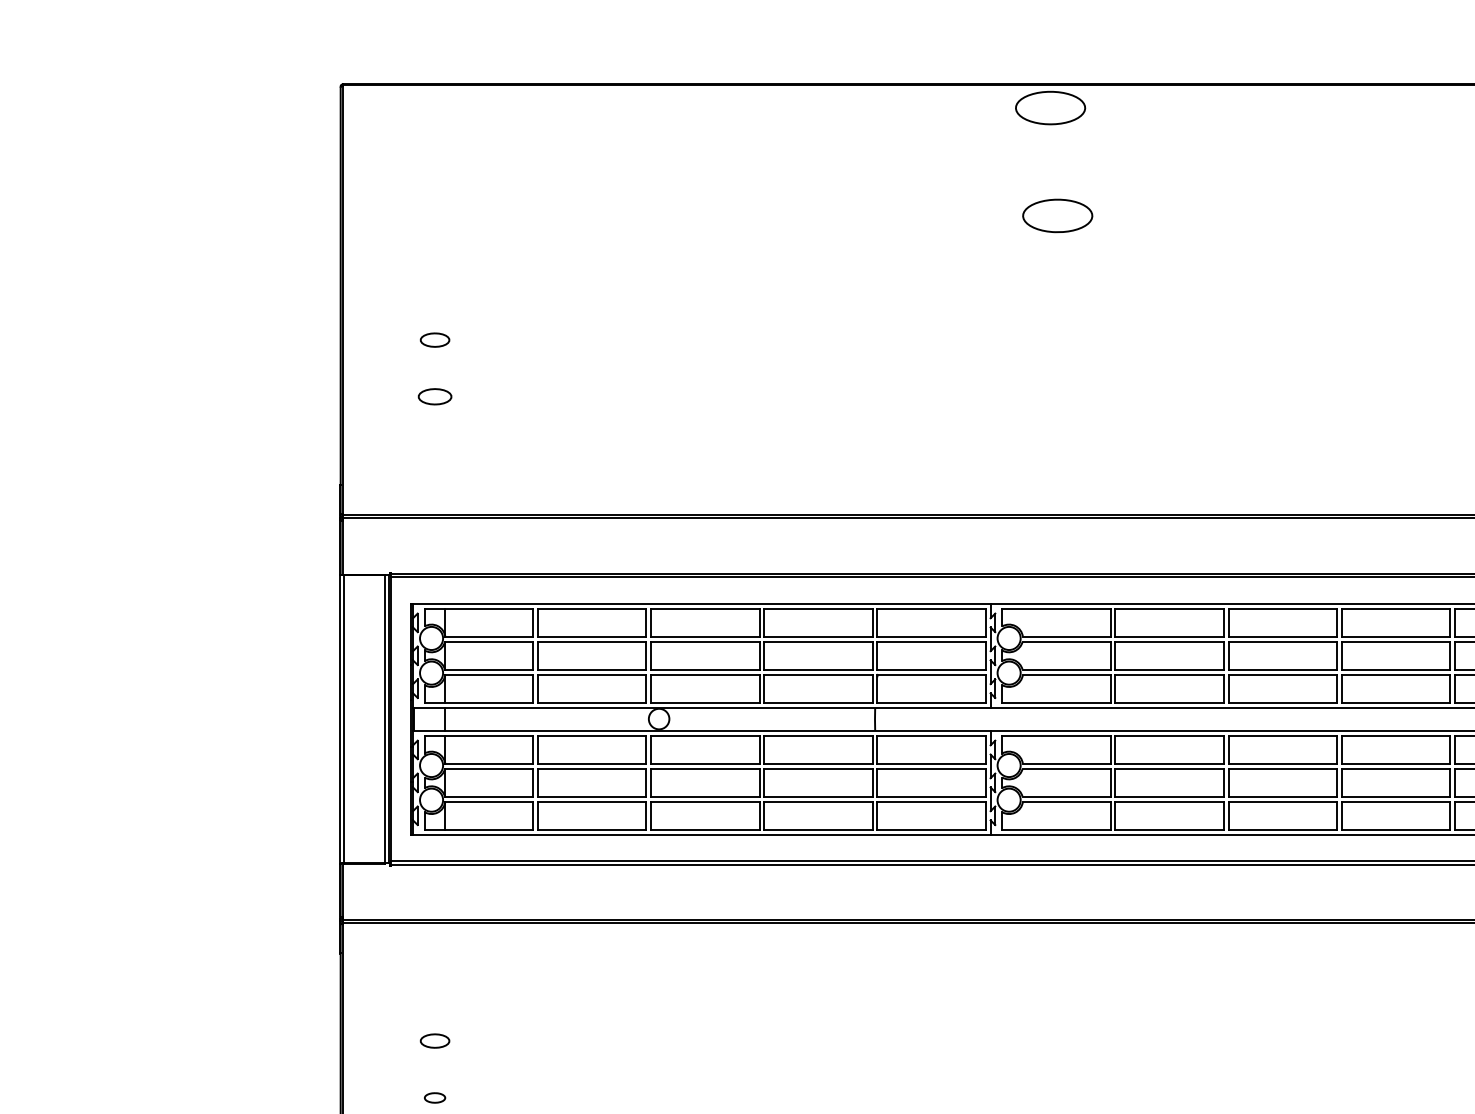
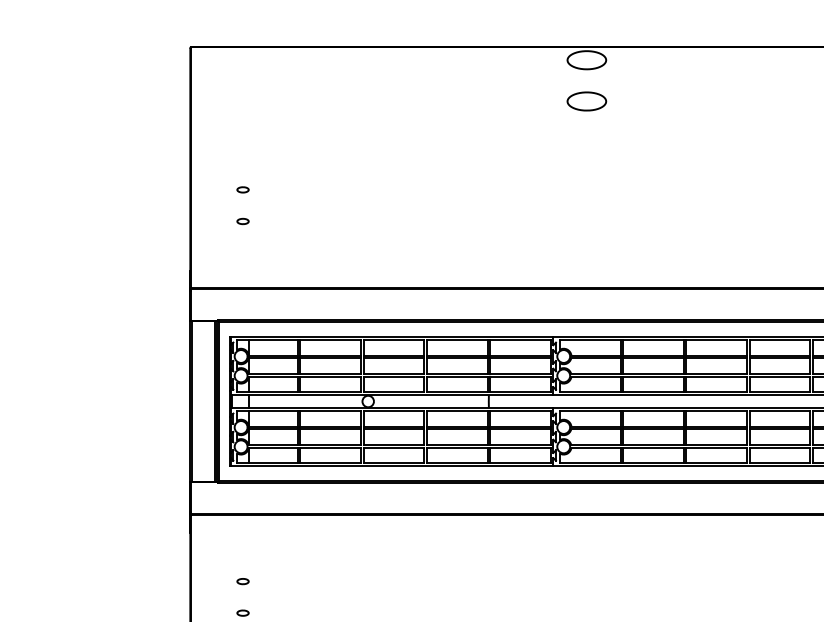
part: (1057, 215) -> (586, 101), moved
part: (434, 339) -> (242, 189), size x0.71
part: (434, 396) -> (242, 221), size x0.62
part: (434, 1041) -> (242, 581), size x0.71

